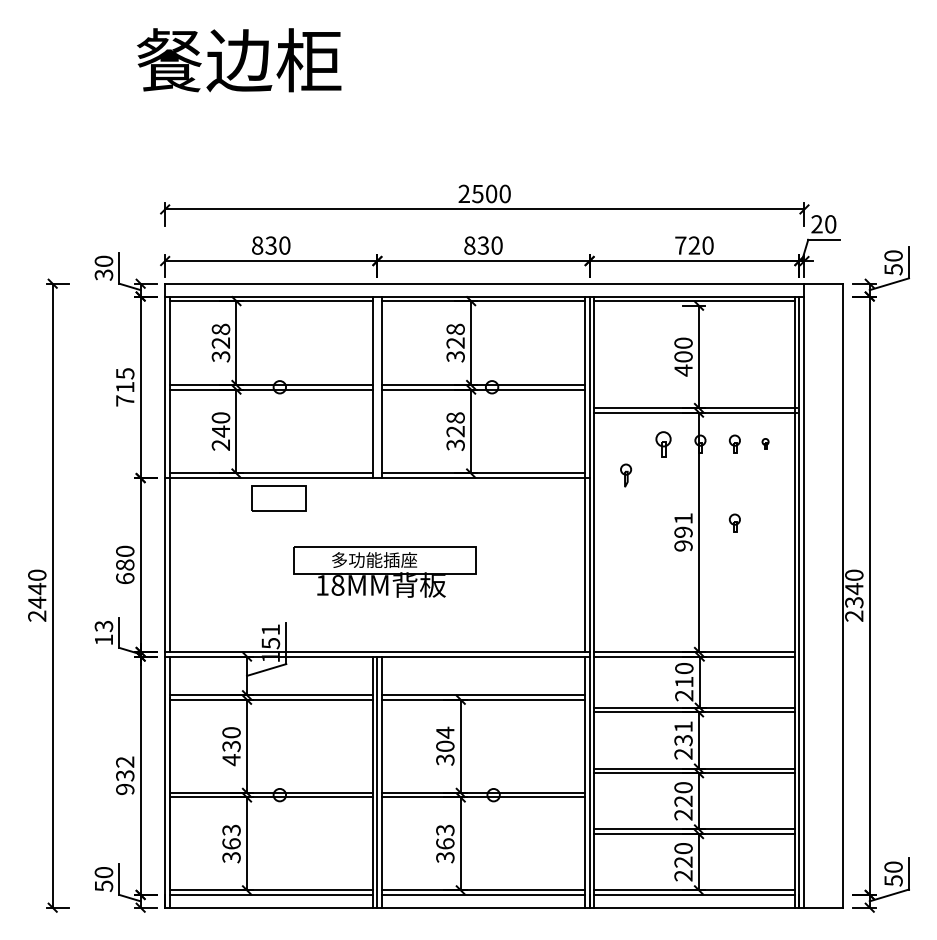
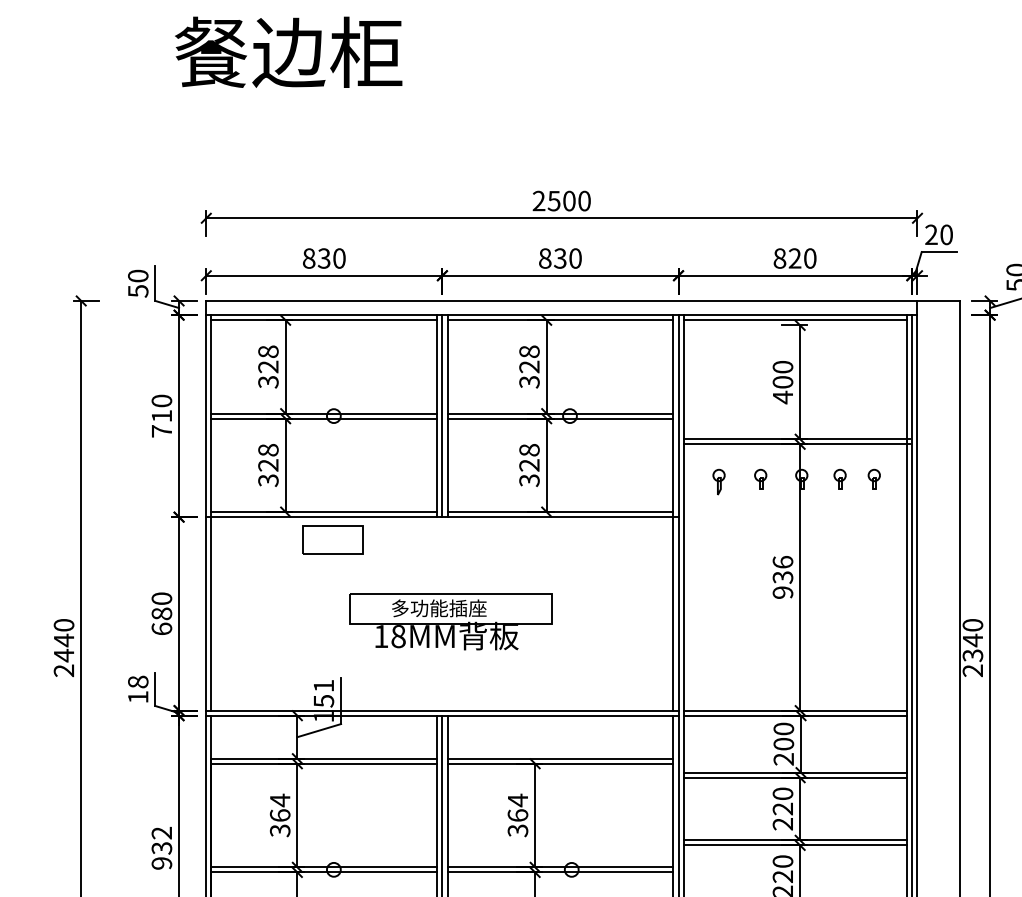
text: (680, 245) -> (779, 258), 720 -> 820
text: (103, 274) -> (137, 290), 30 -> 50
text: (125, 373) -> (162, 400), 715 -> 710
line: (377, 387) -> (442, 416), added
text: (220, 431) -> (267, 465), 240 -> 328
part: (663, 443) -> (760, 478), size x0.71
part: (765, 443) -> (874, 478), size x1.67
part: (626, 475) -> (719, 482), moved
part: (734, 522) -> (839, 566), removed
text: (683, 525) -> (782, 569), 991 -> 936
text: (103, 626) -> (137, 682), 13 -> 18
text: (684, 681) -> (784, 743), 210 -> 200
text: (683, 733) -> (782, 801), 231 -> 220
text: (445, 745) -> (518, 814), 304 -> 364
text: (231, 746) -> (280, 815), 430 -> 364

